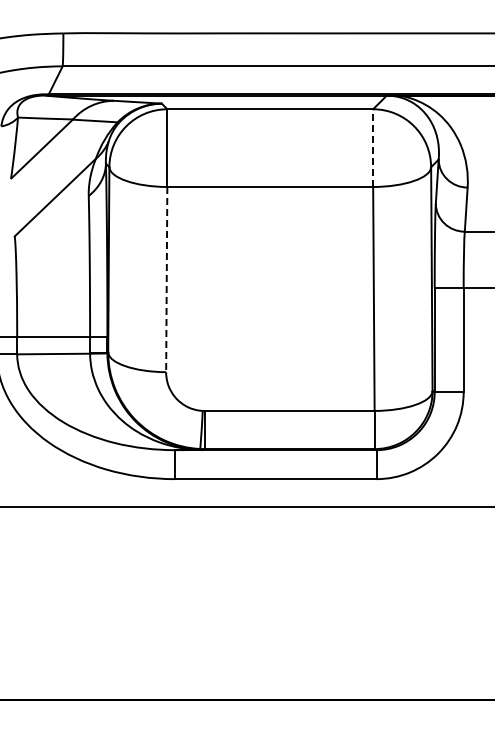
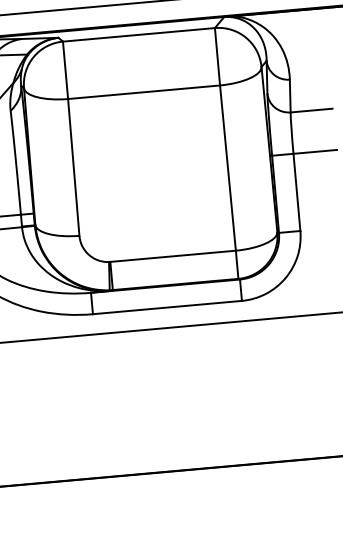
line: (373, 148) -> (217, 57), dashed -> solid
line: (166, 279) -> (73, 167), dashed -> solid

